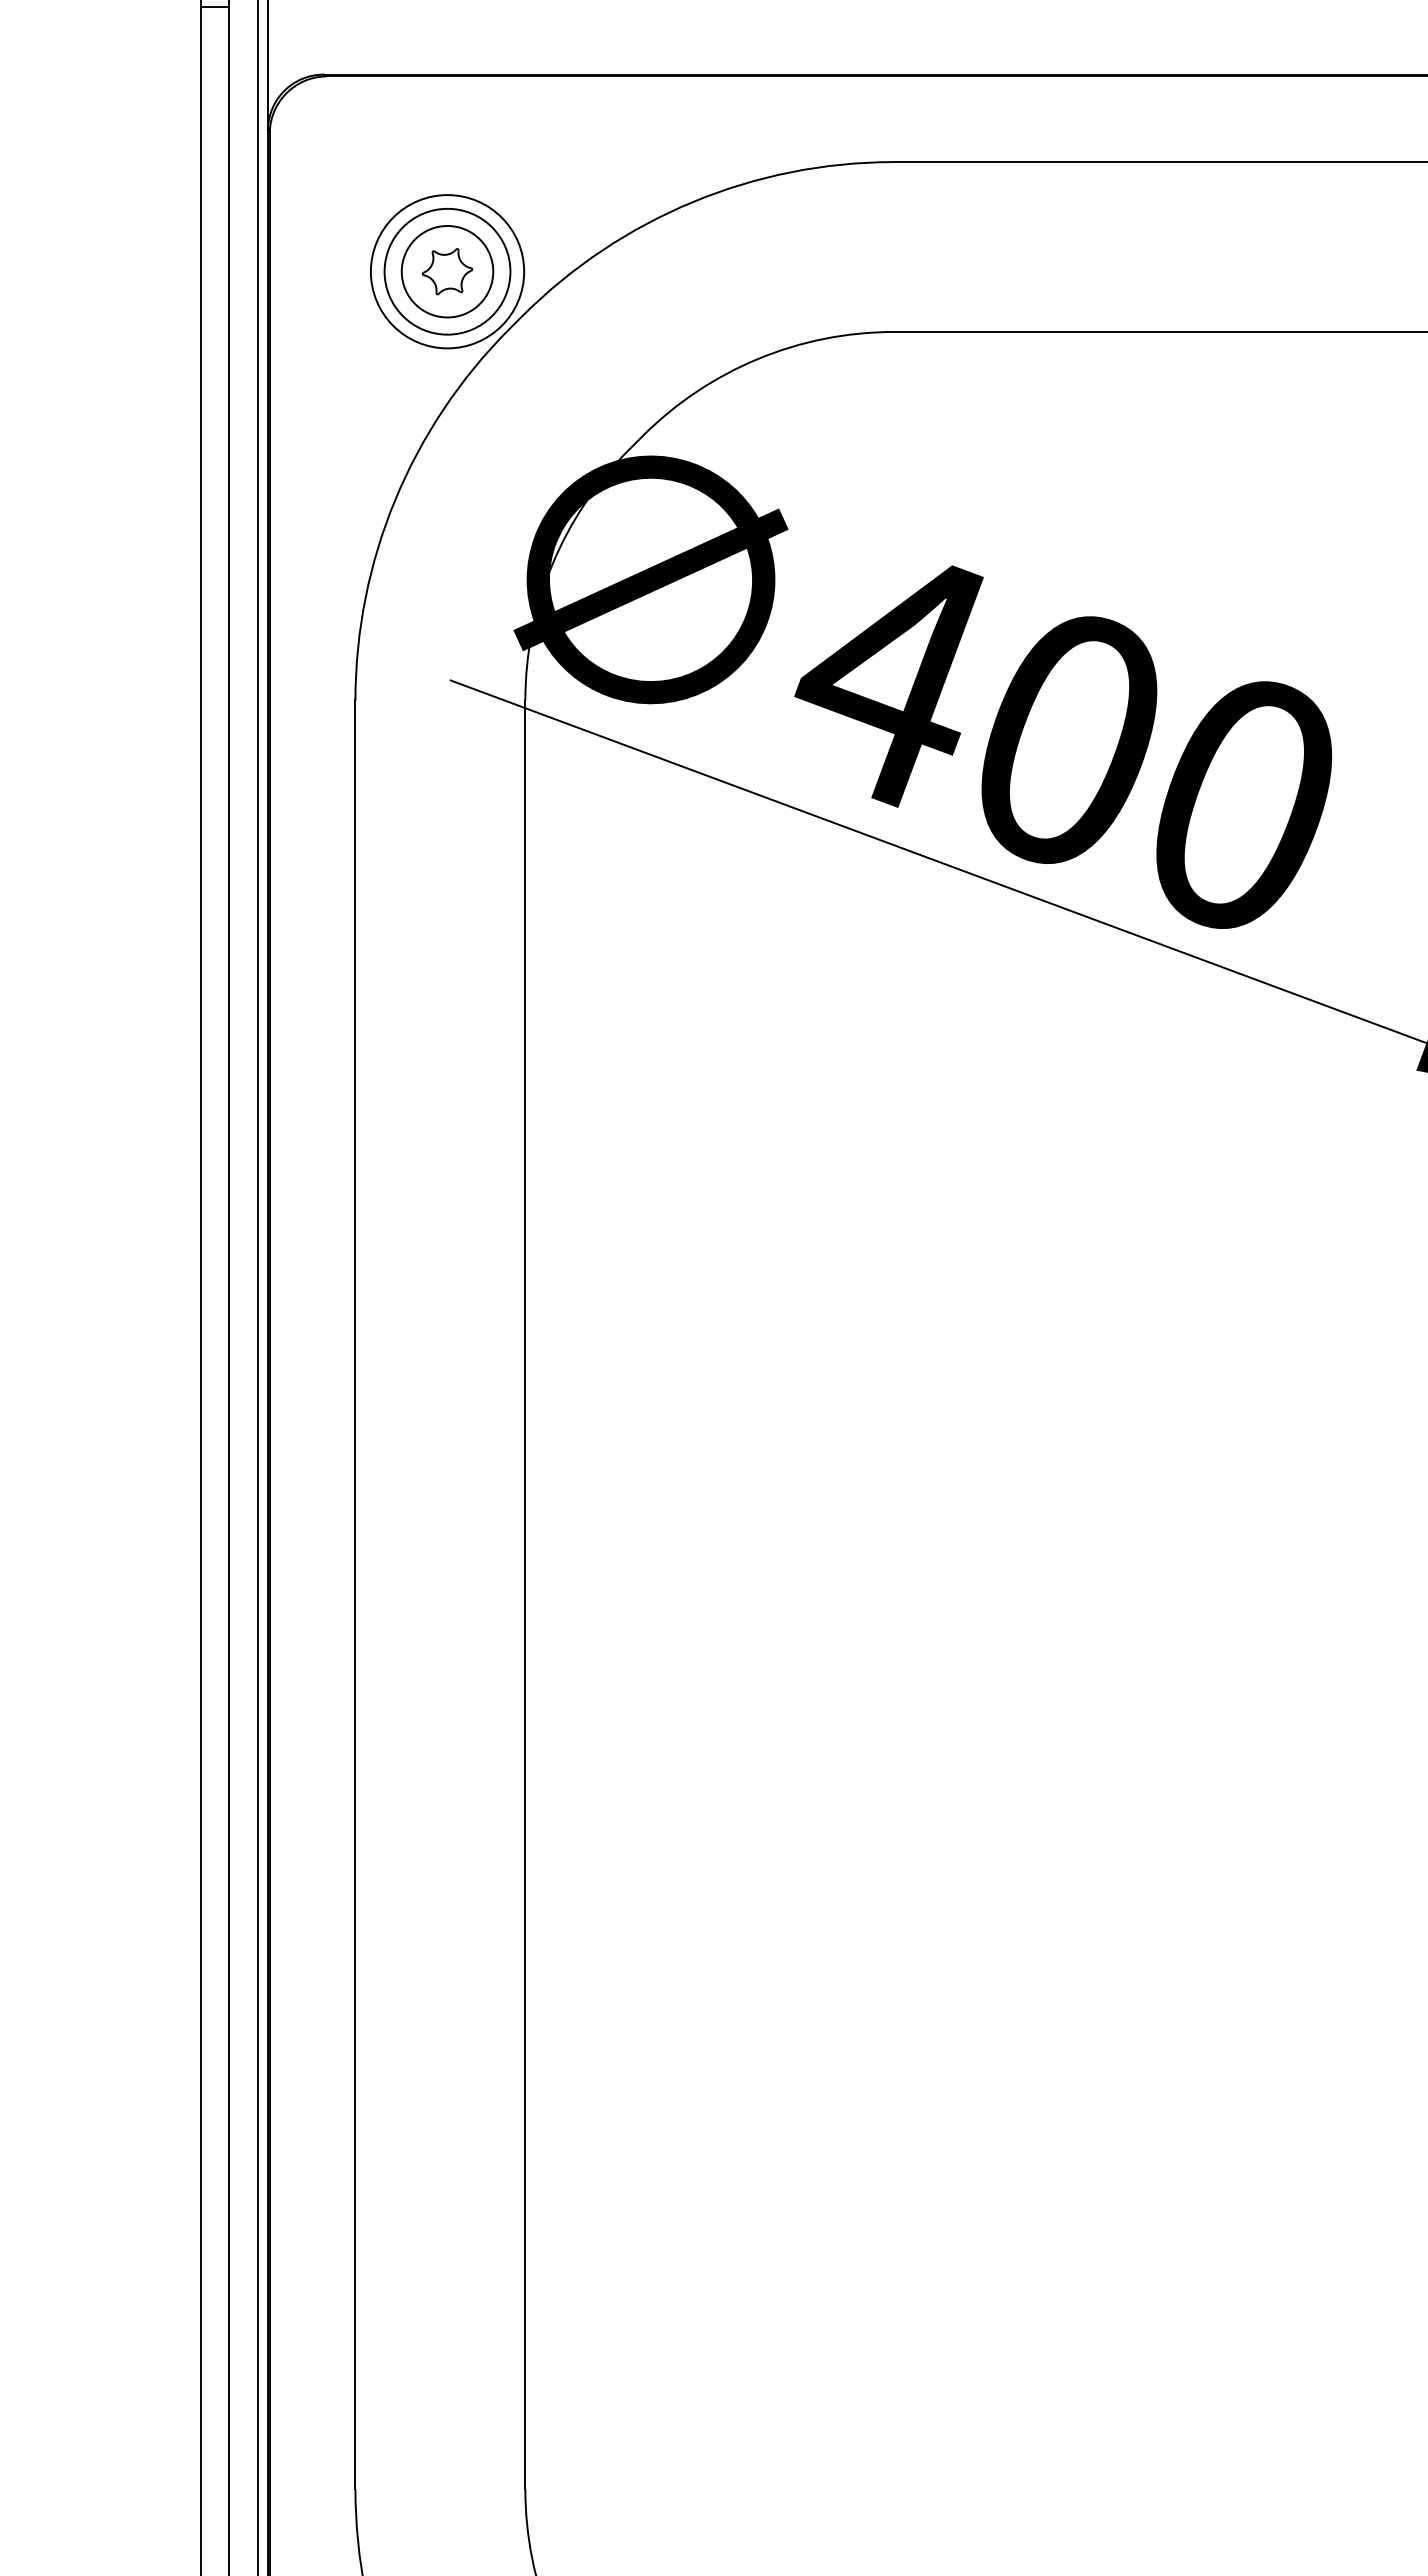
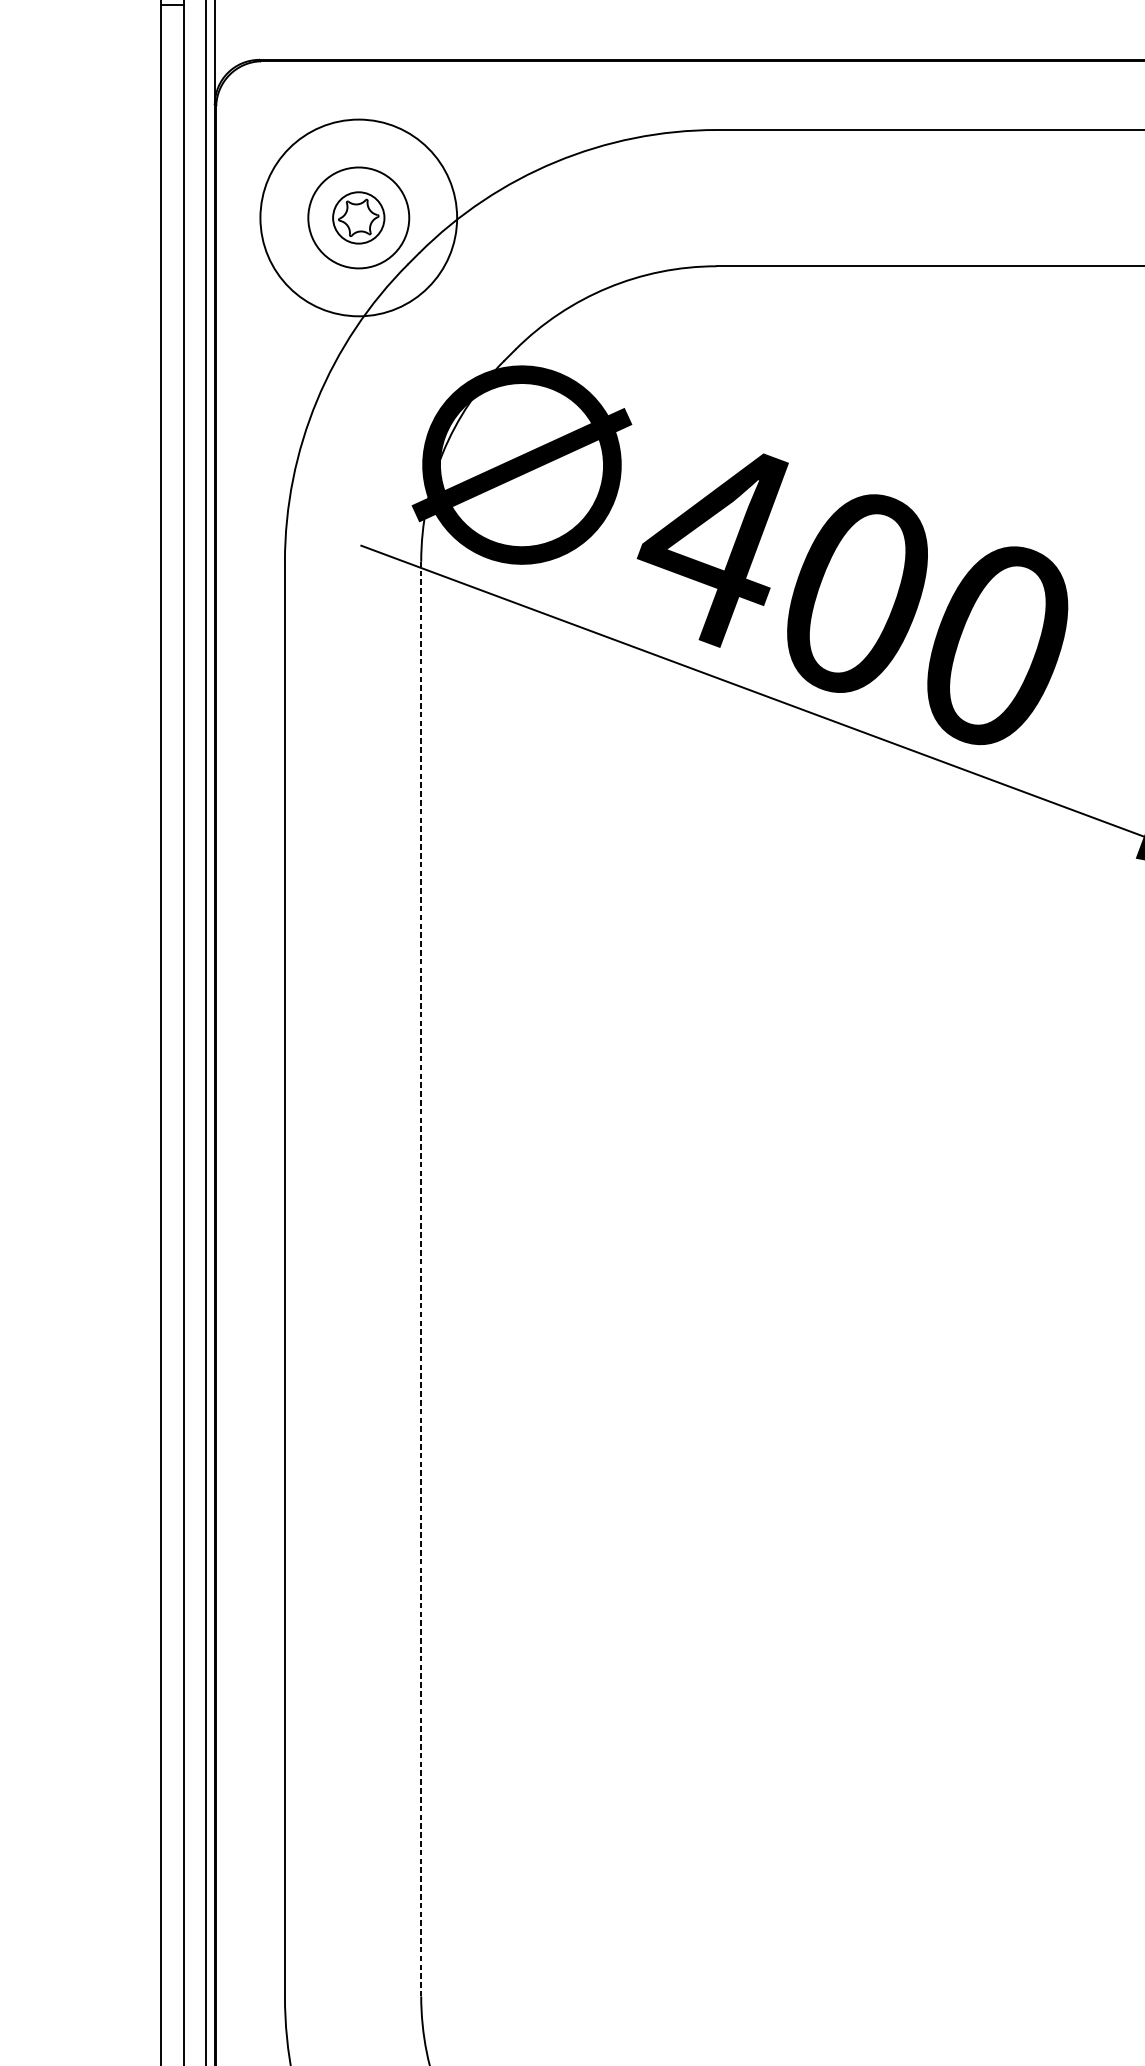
circle: (447, 271) -> (358, 217), size x0.7
circle: (447, 271) -> (358, 217), size x1.6
line: (525, 1595) -> (421, 1279), solid -> dashed

